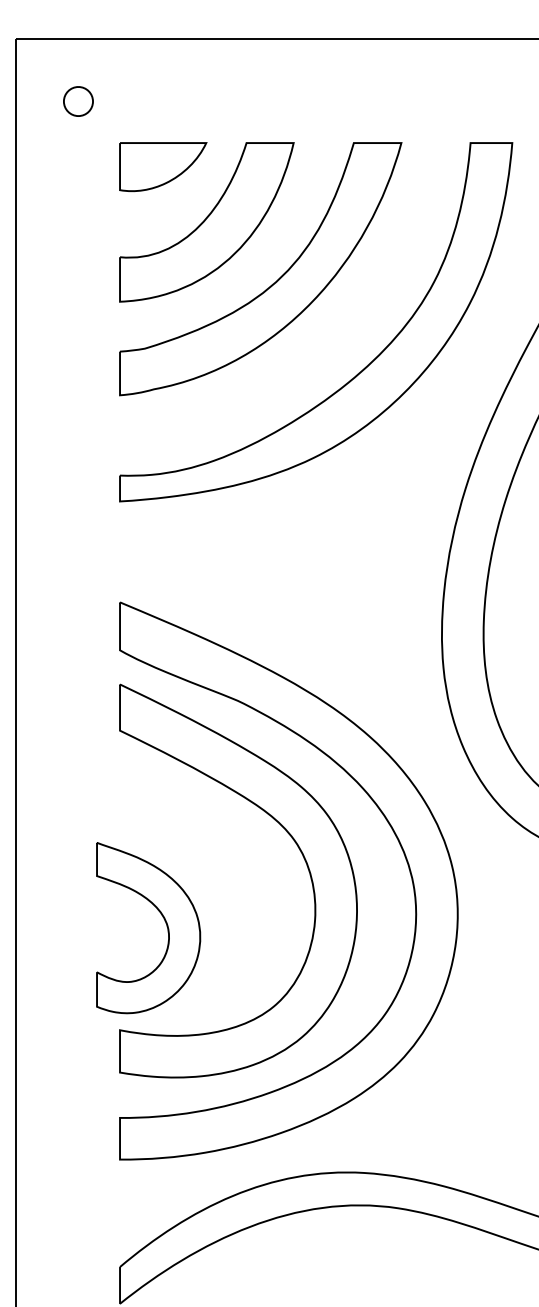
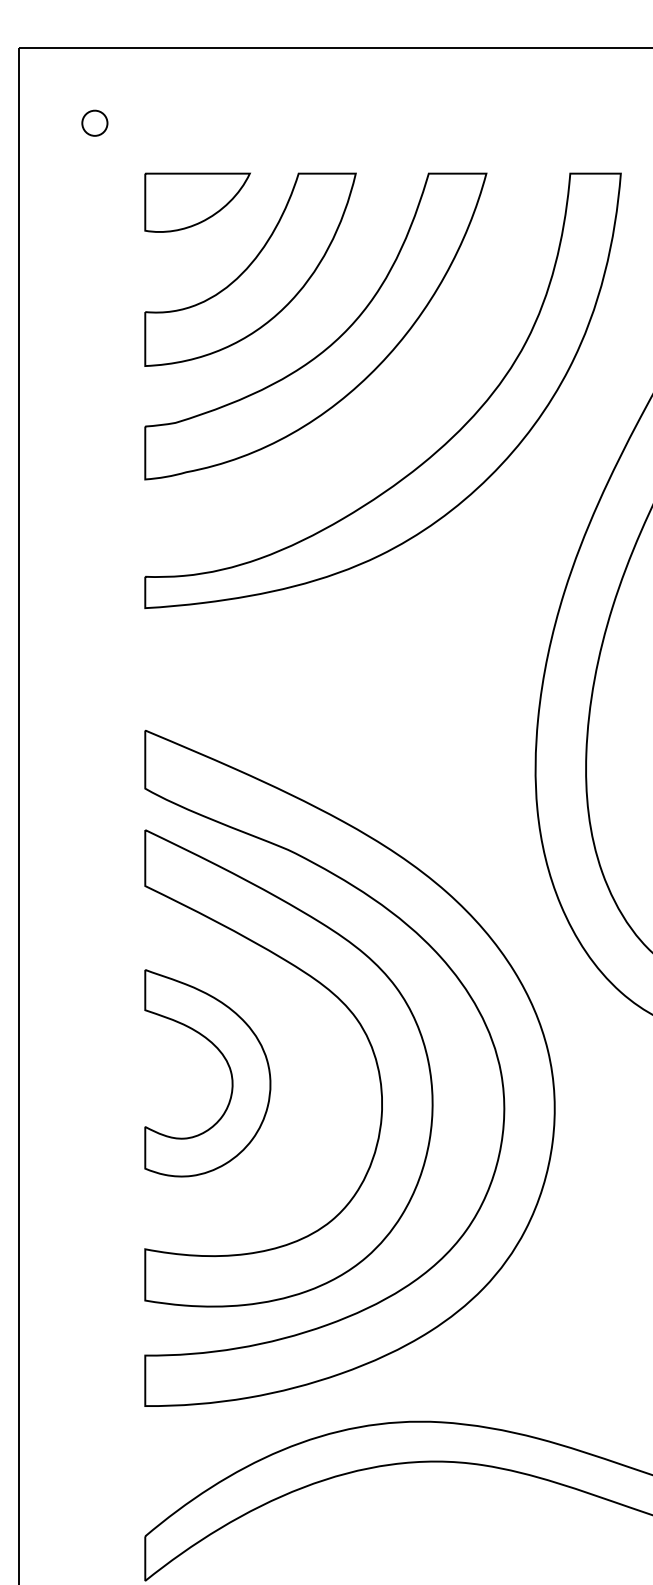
part: (78, 101) -> (94, 123), size x0.71
part: (164, 921) -> (227, 1065), moved

